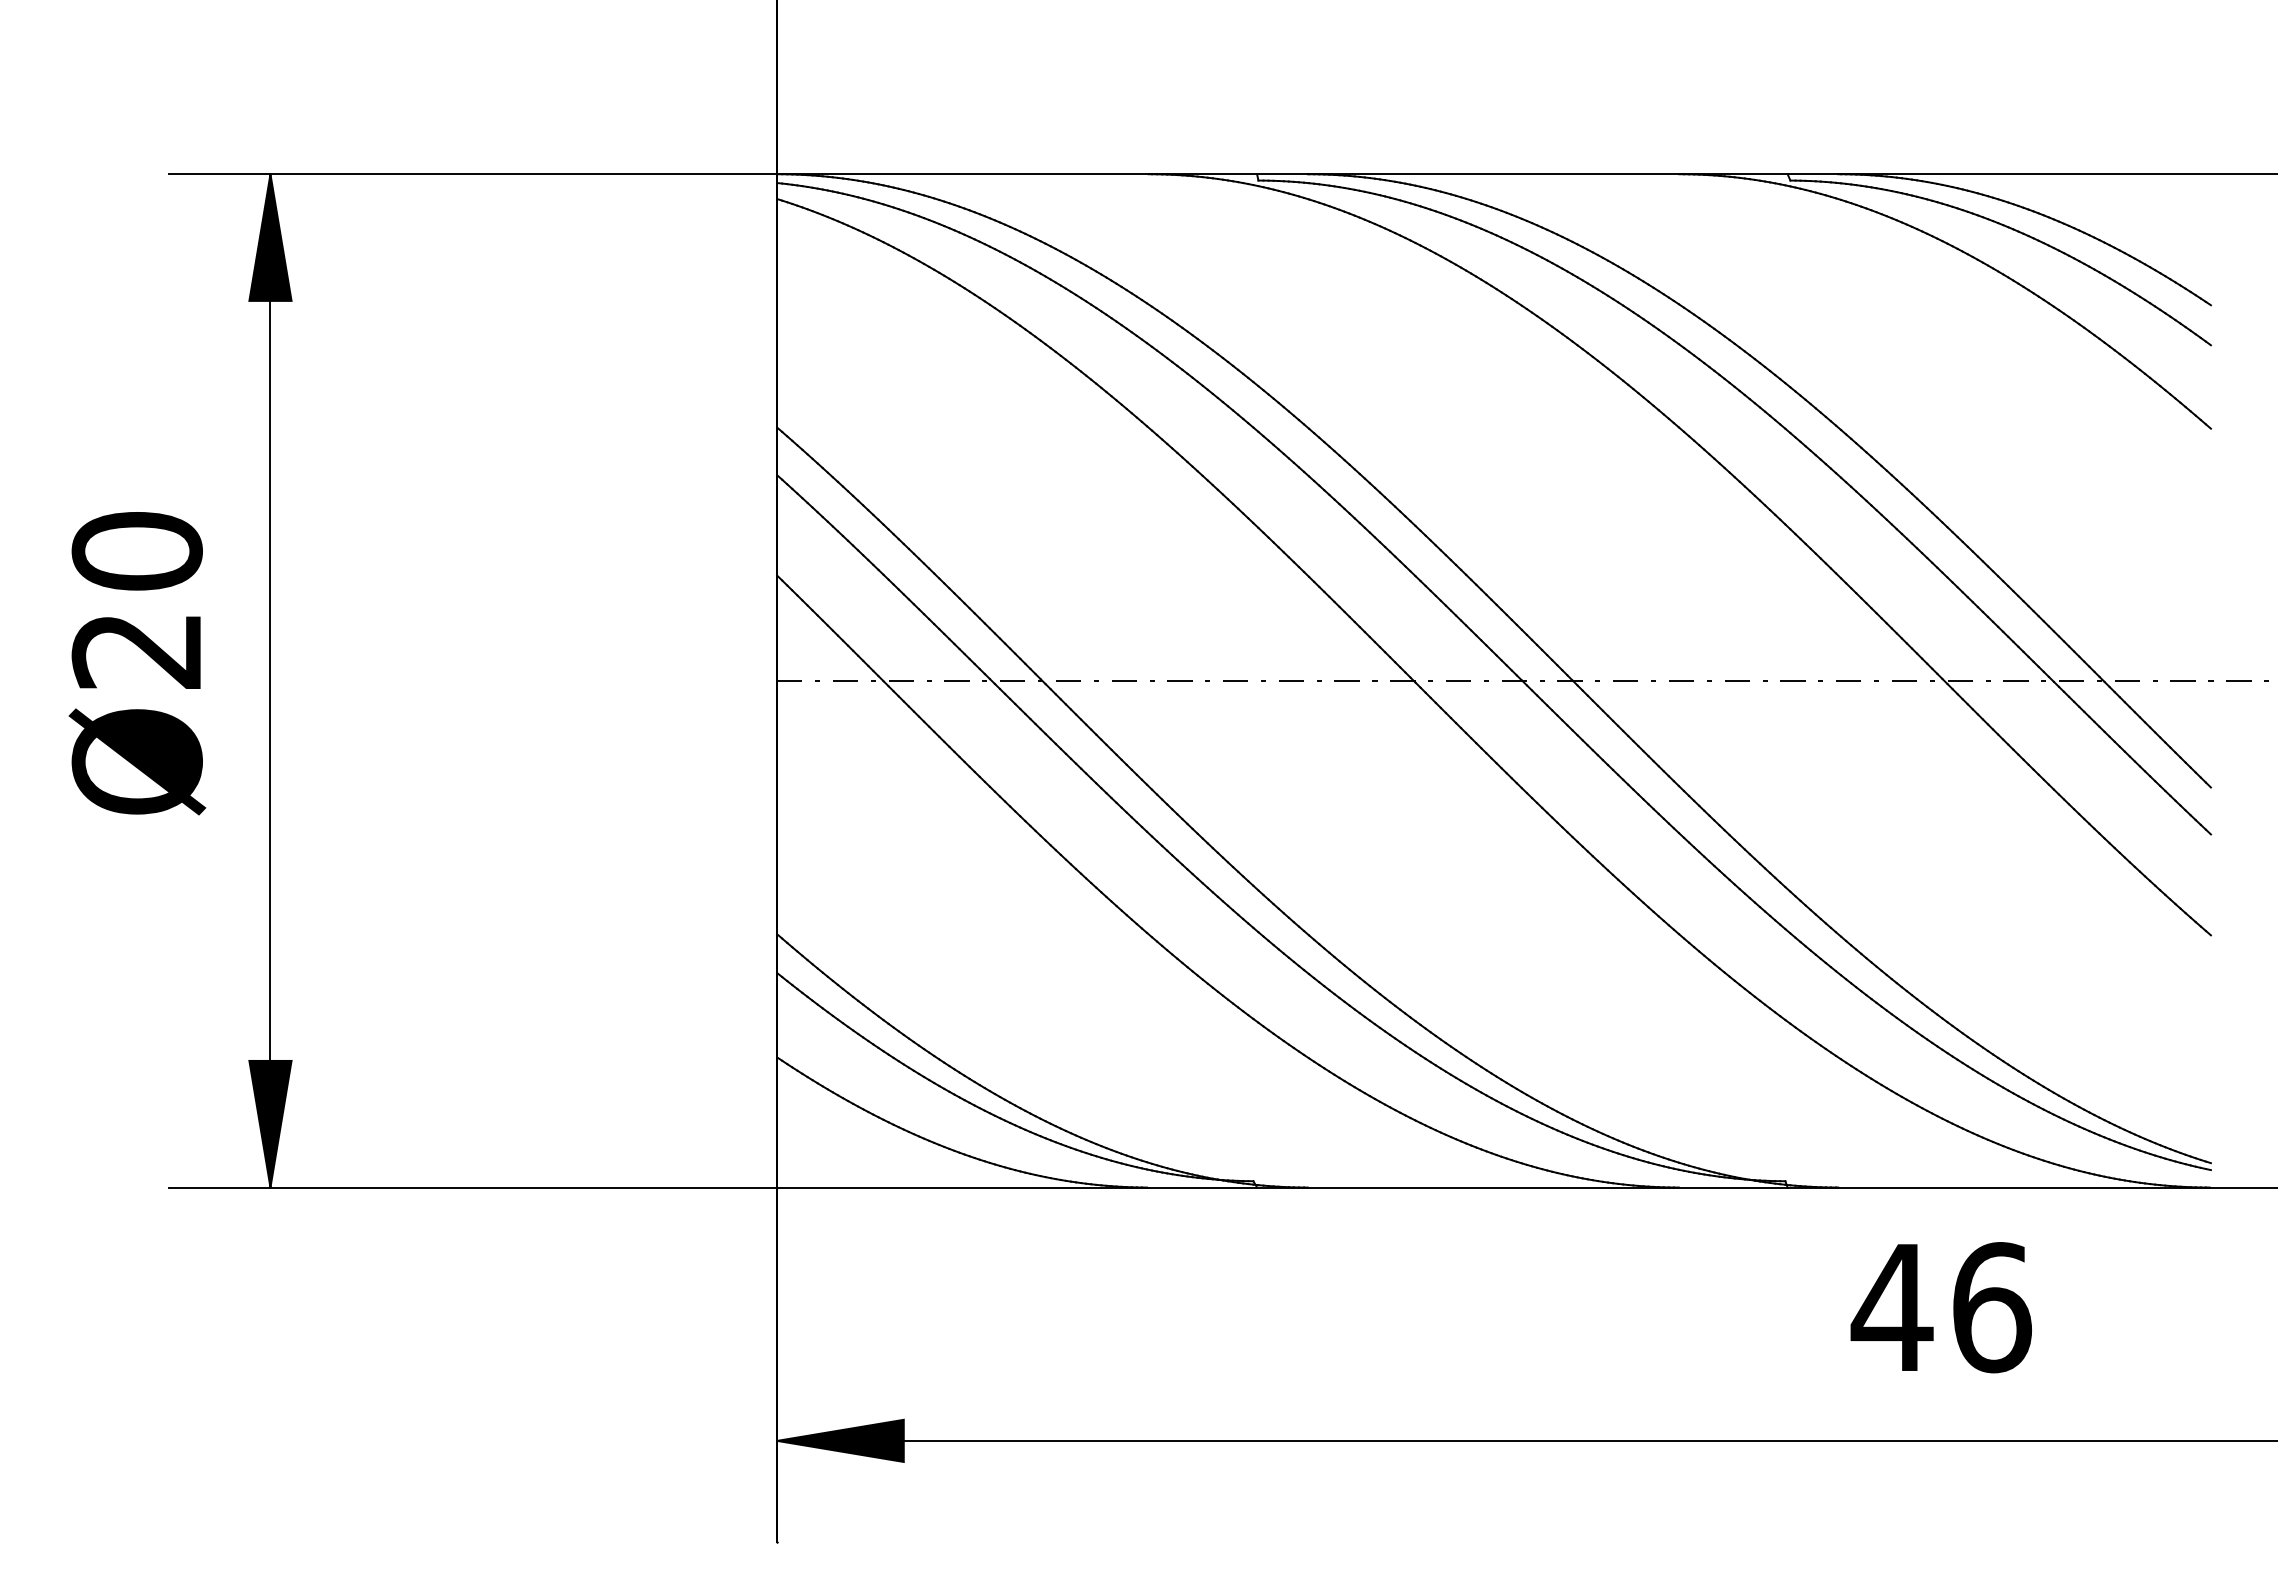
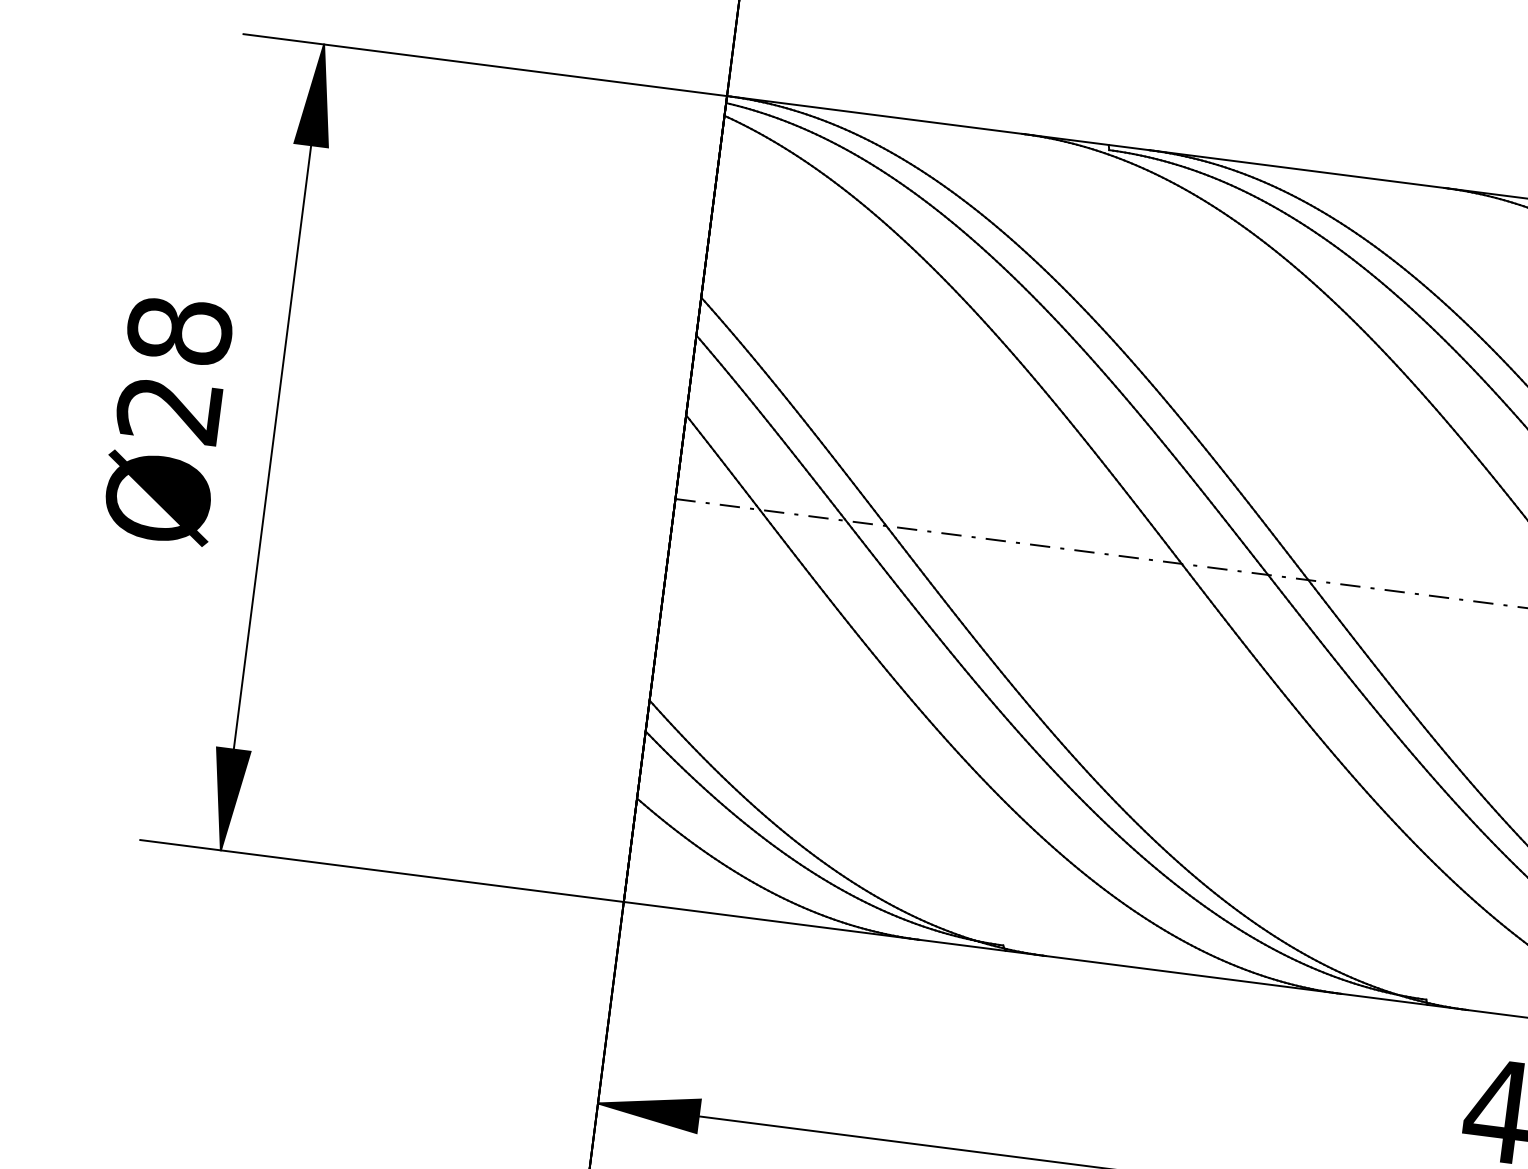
text: (136, 551) -> (179, 330), Ø20 -> Ø28

